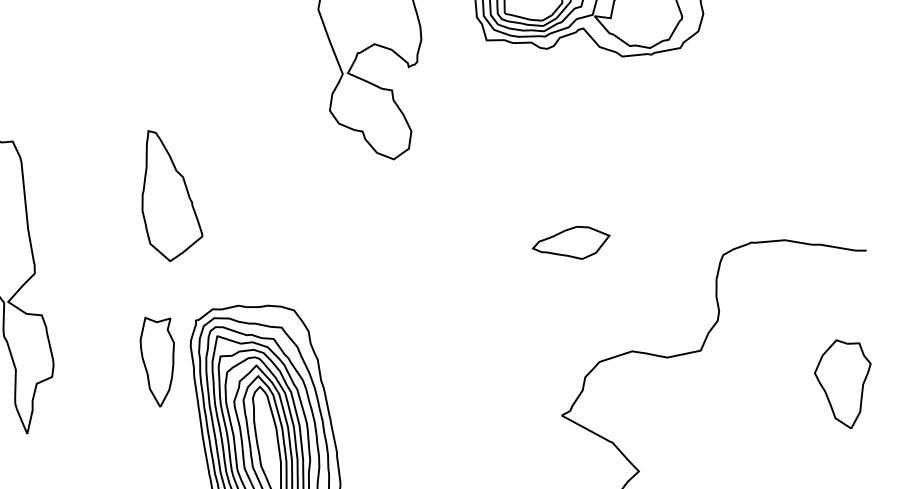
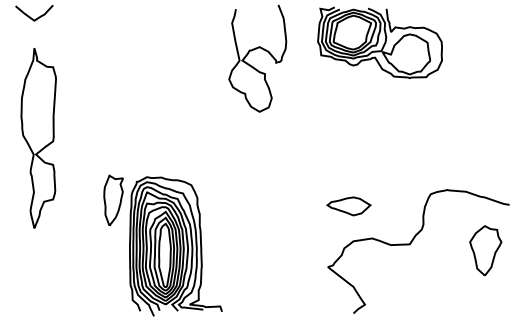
part: (166, 193) -> (132, 109), removed
part: (570, 244) -> (348, 206), moved
part: (844, 383) -> (485, 250), moved

